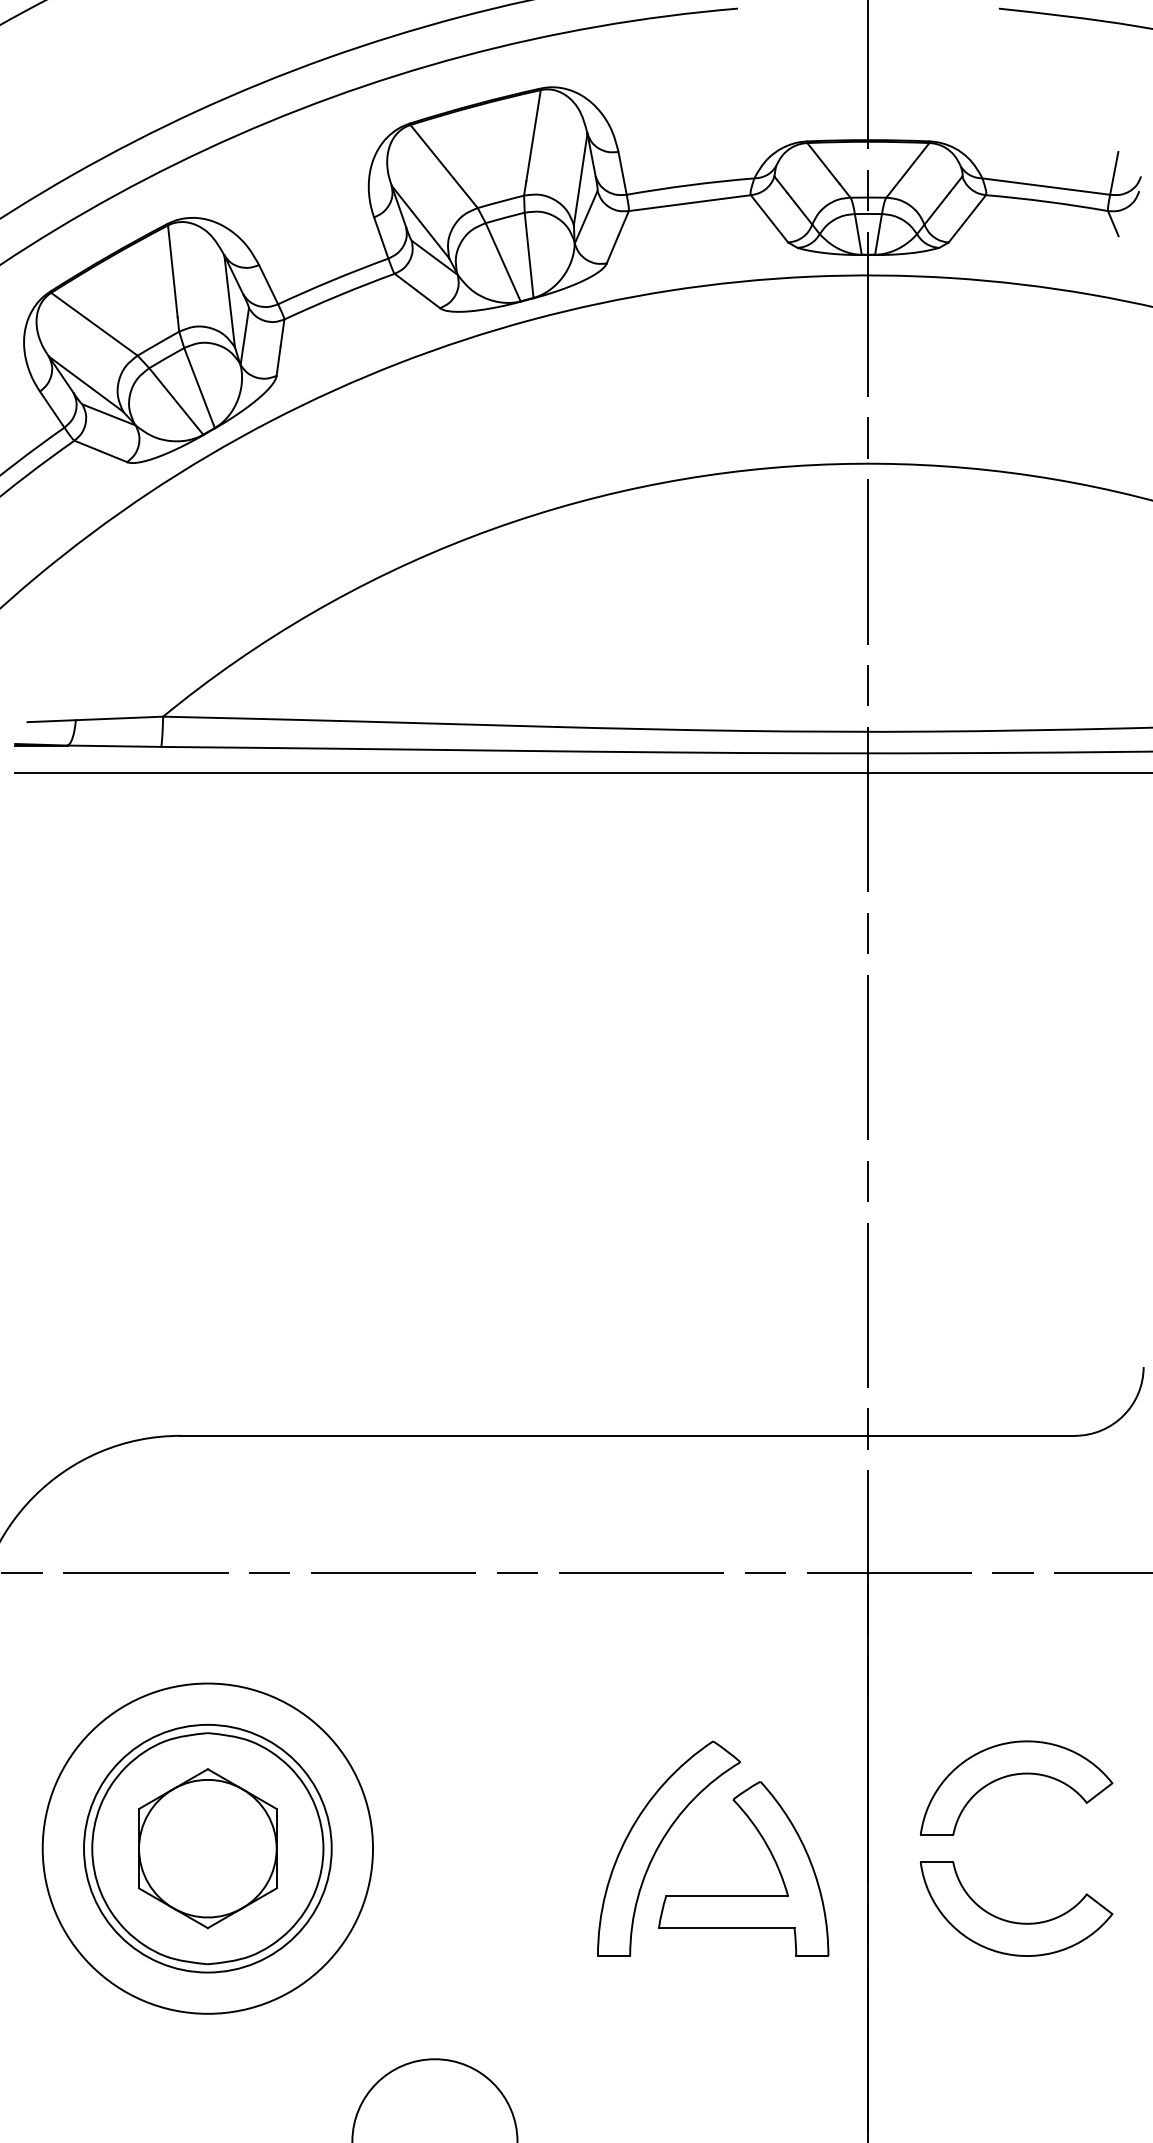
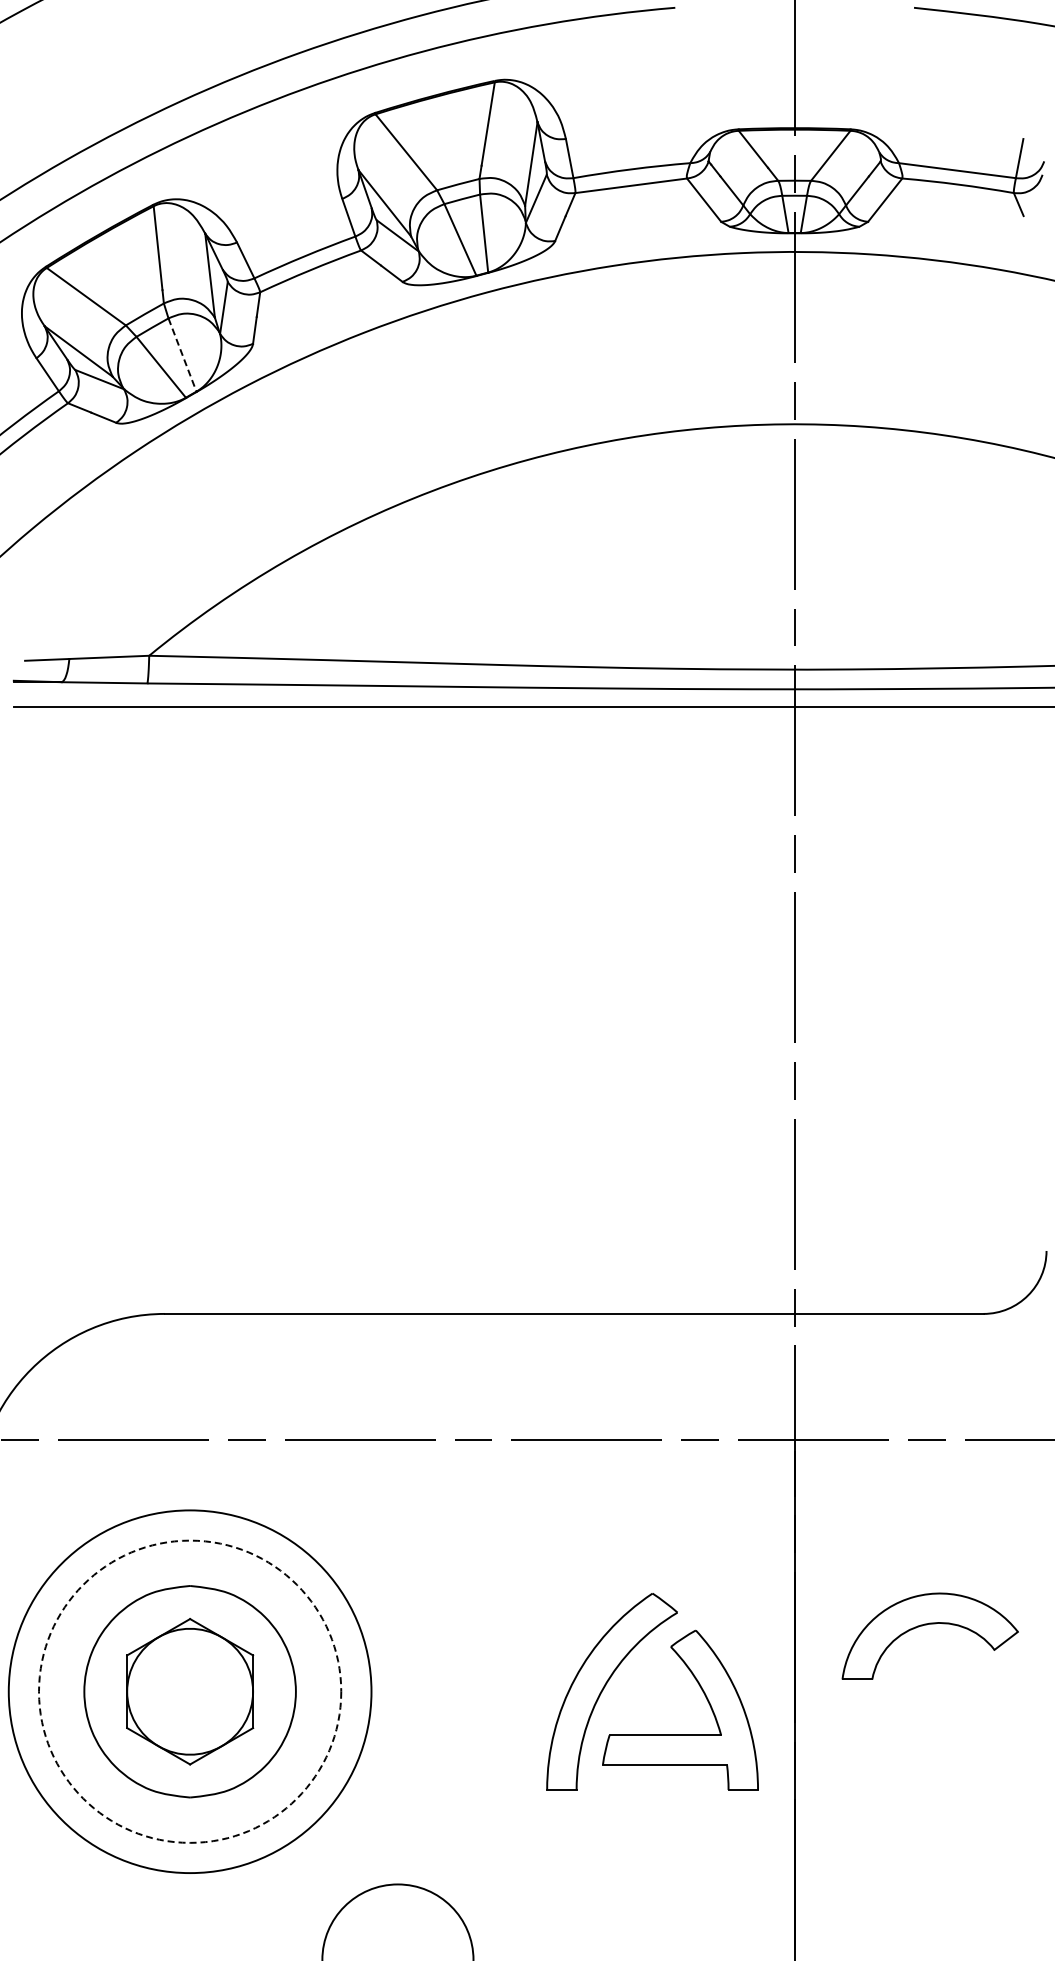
line: (199, 388) -> (182, 355), solid -> dashed
circle: (207, 1848) -> (189, 1691), size x1.6
circle: (208, 1848) -> (190, 1691), solid -> dashed
part: (1015, 1921) -> (929, 1758), removed

